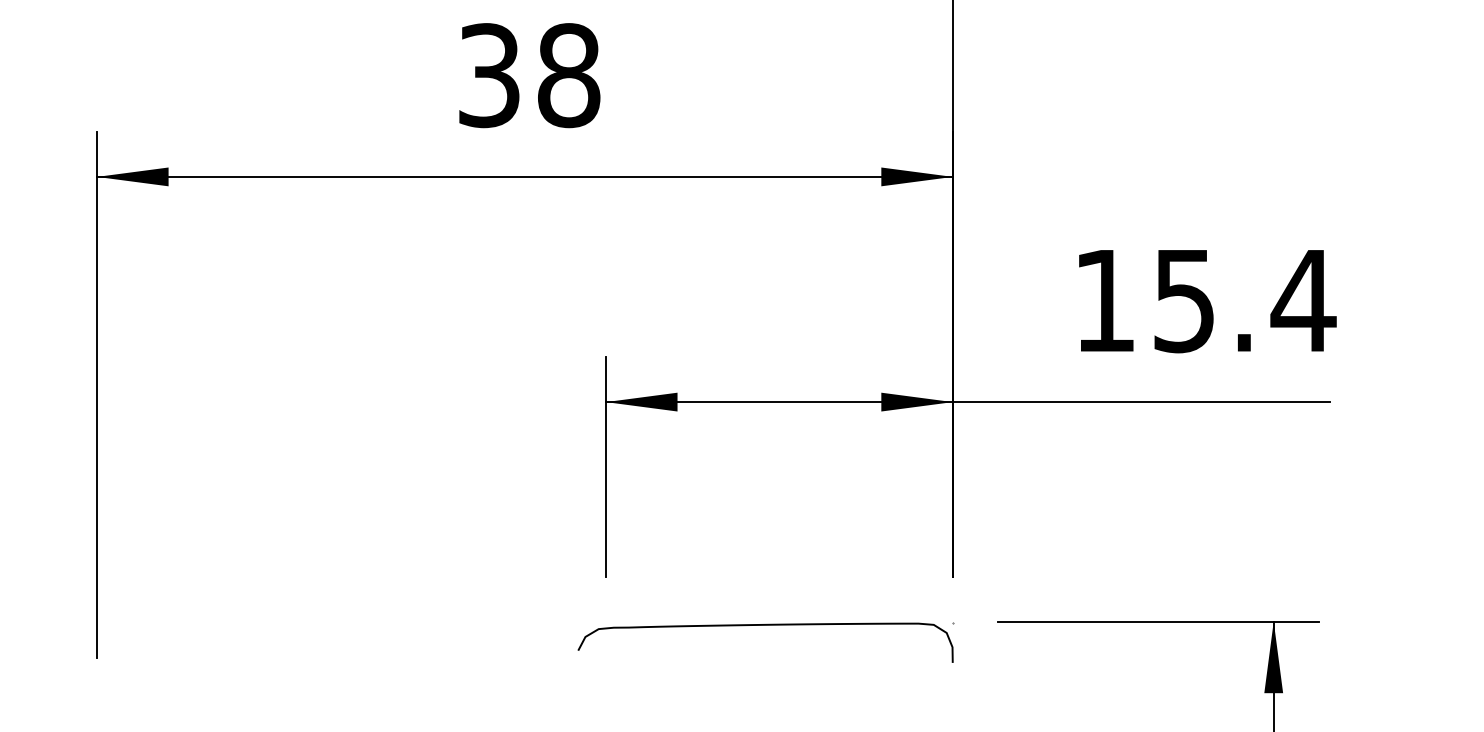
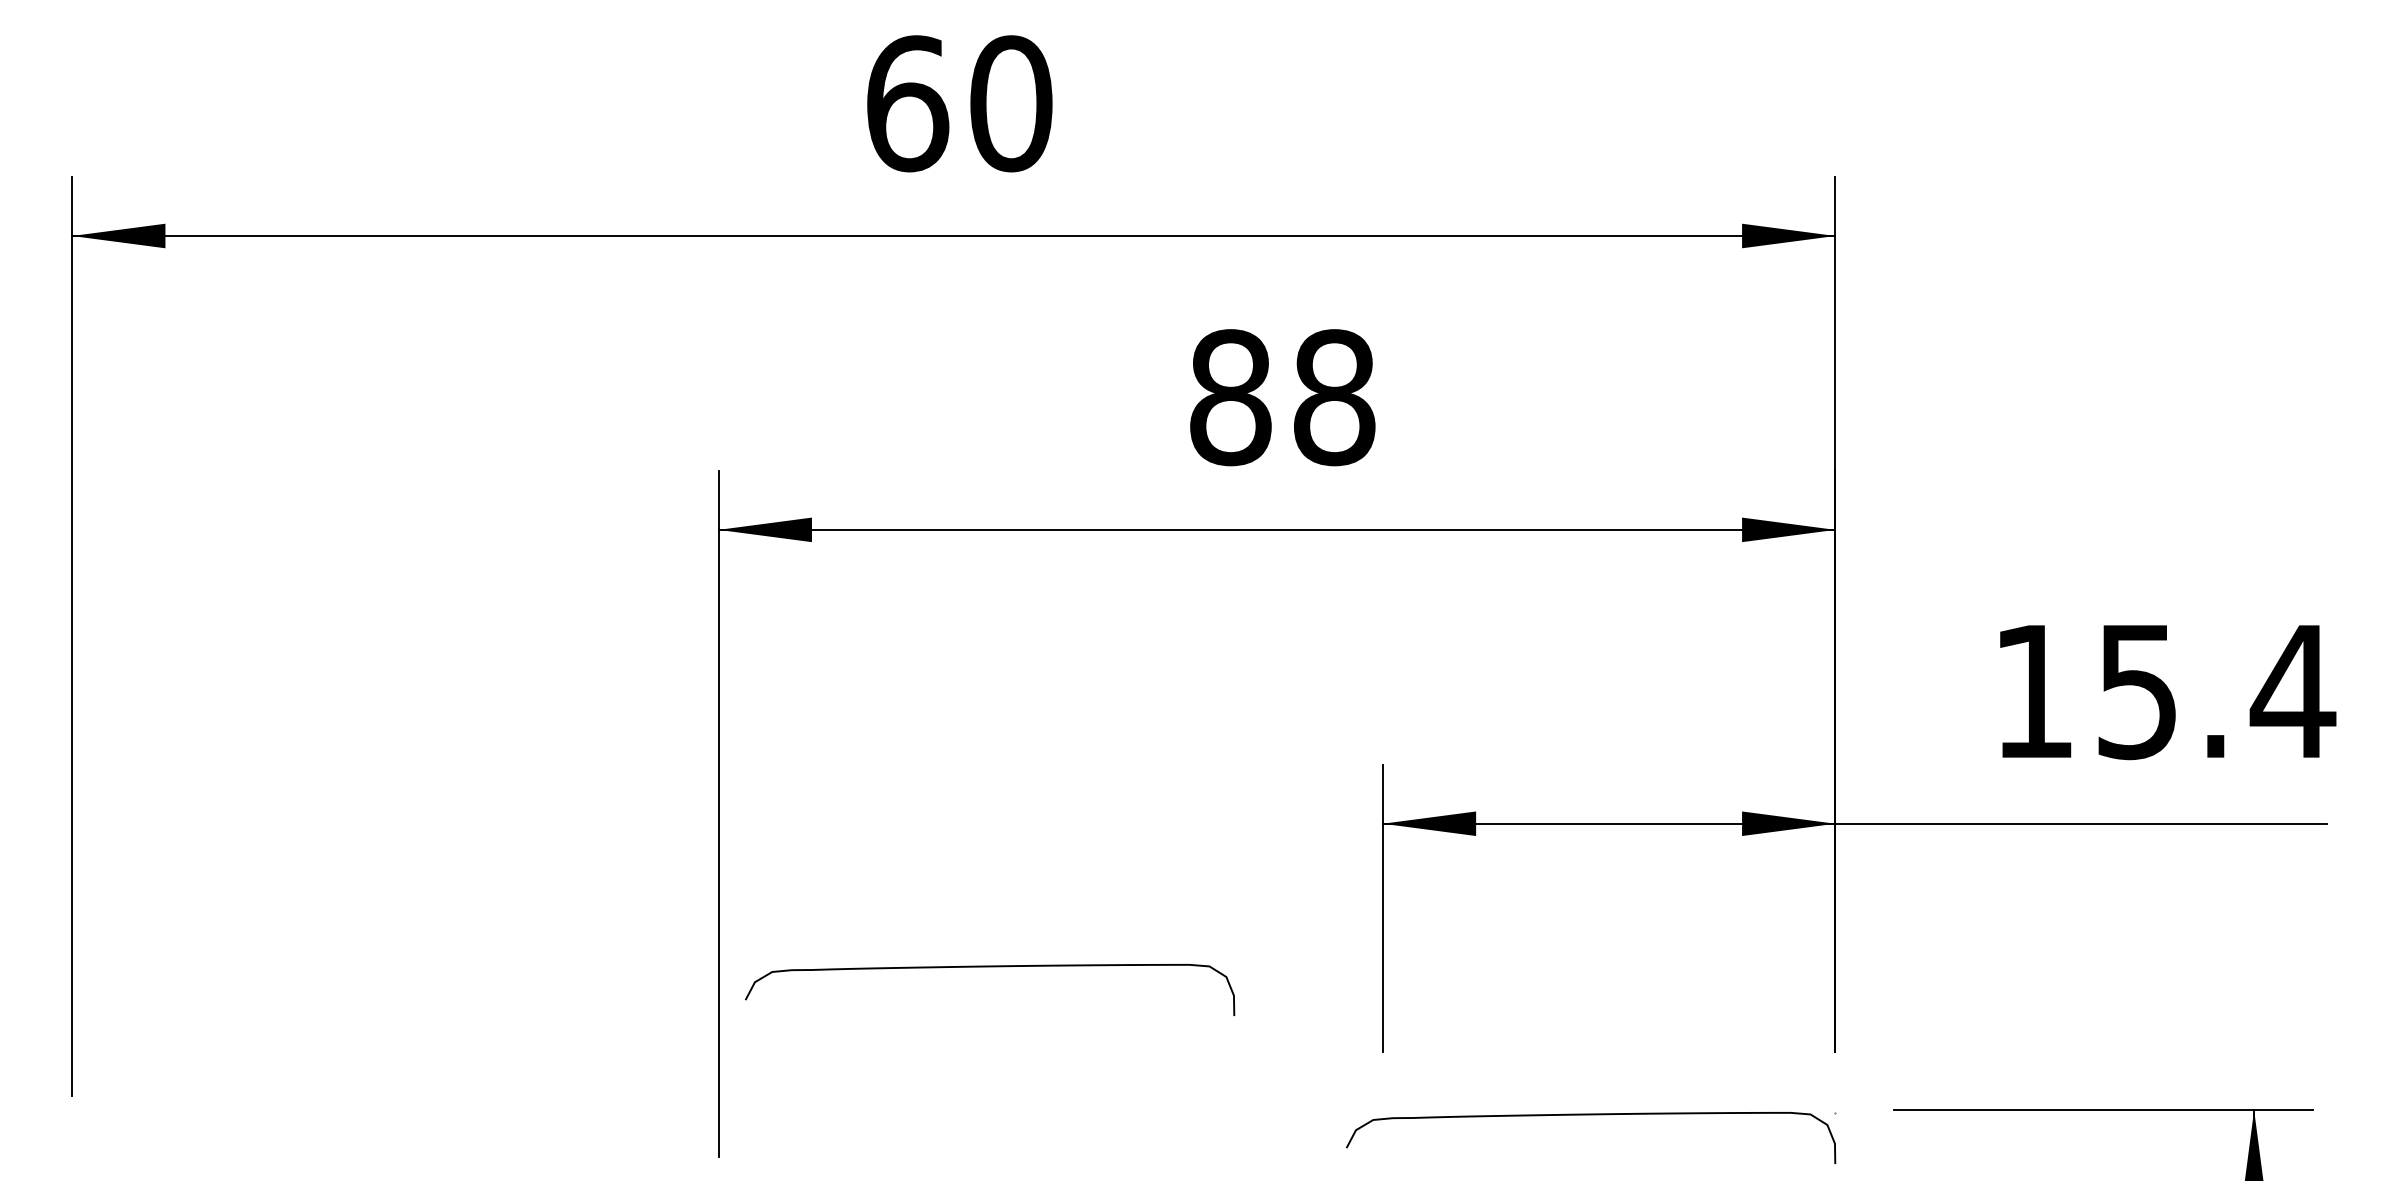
text: (489, 75) -> (1230, 397), 38 -> 88
curve: (305, 512) -> (990, 967), added

